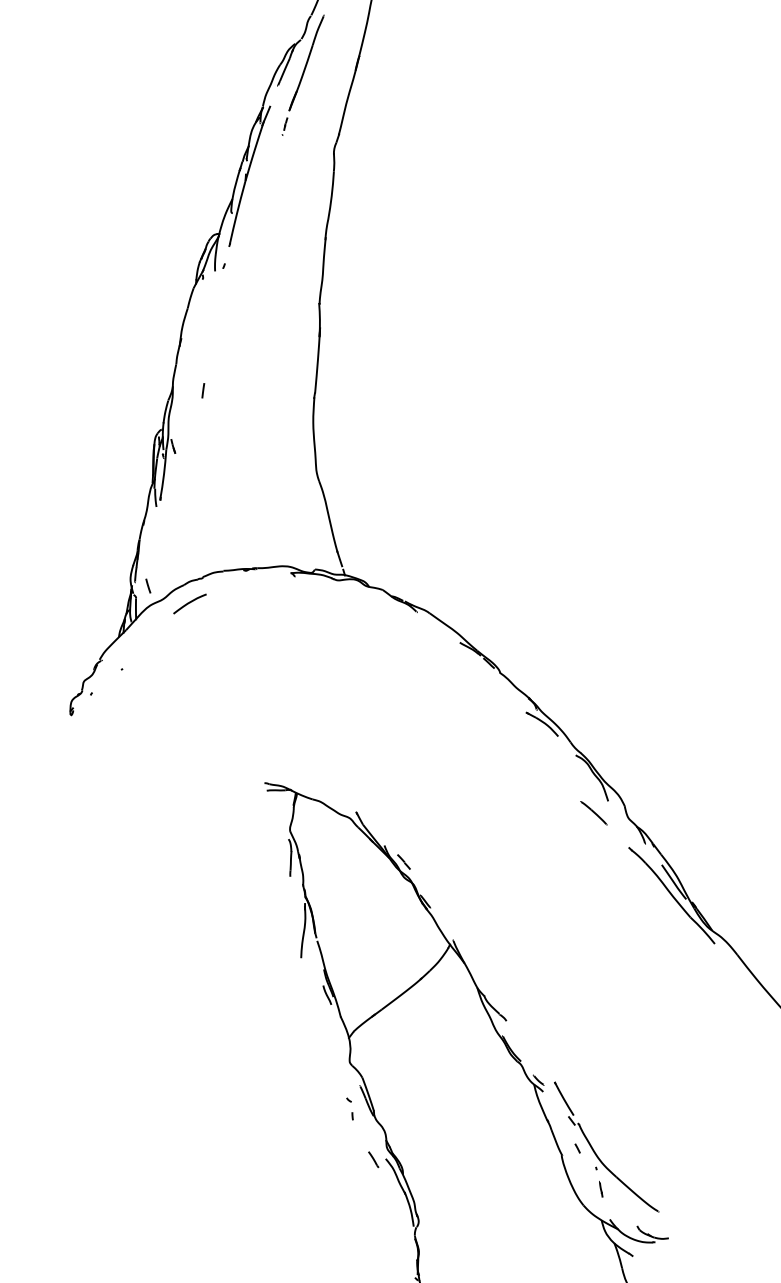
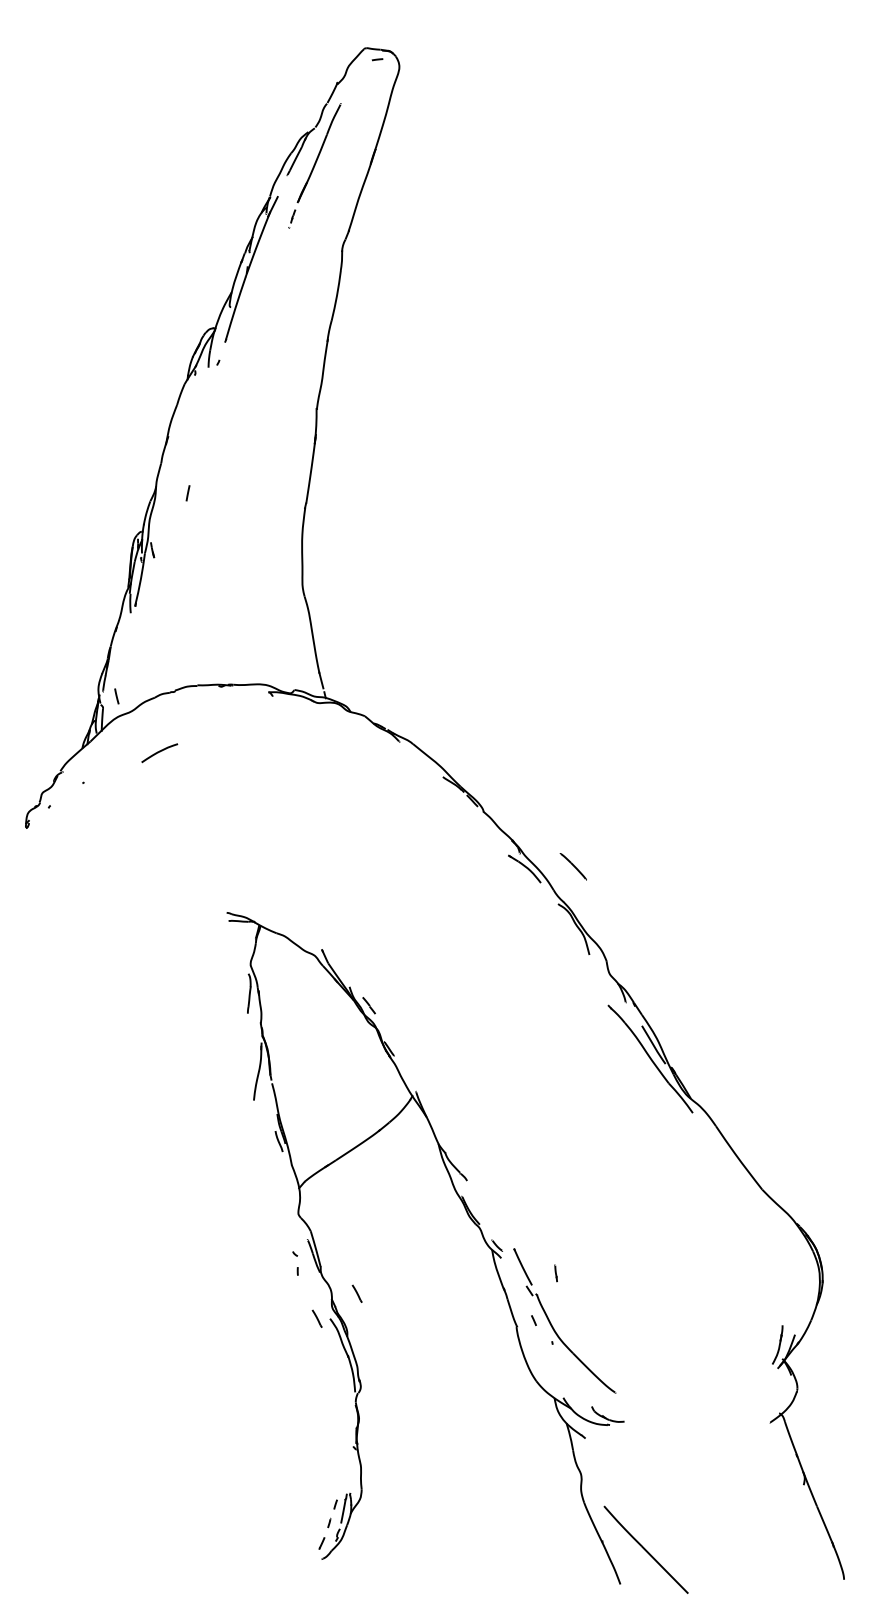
curve: (189, 603) -> (159, 752), moved
line: (592, 812) -> (572, 865), moved
line: (409, 1133) -> (356, 1293), added
line: (600, 1189) -> (555, 1273), moved

